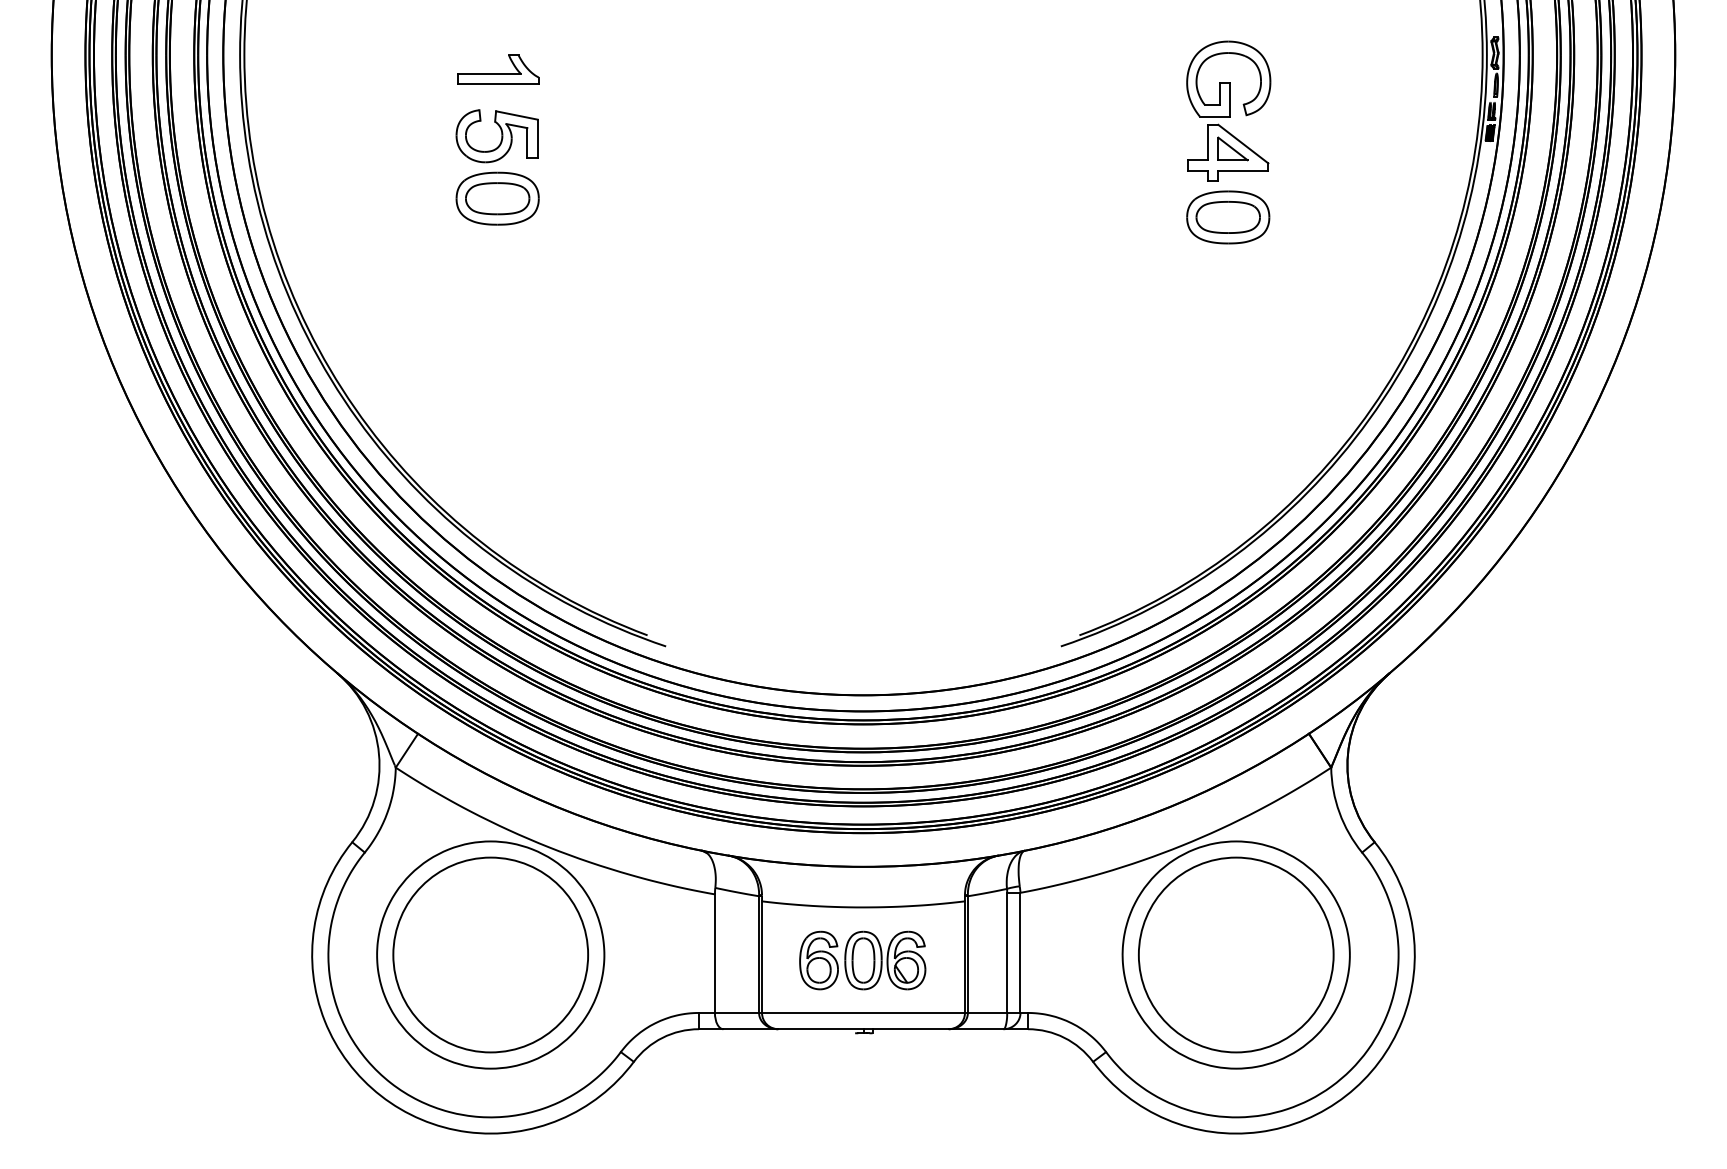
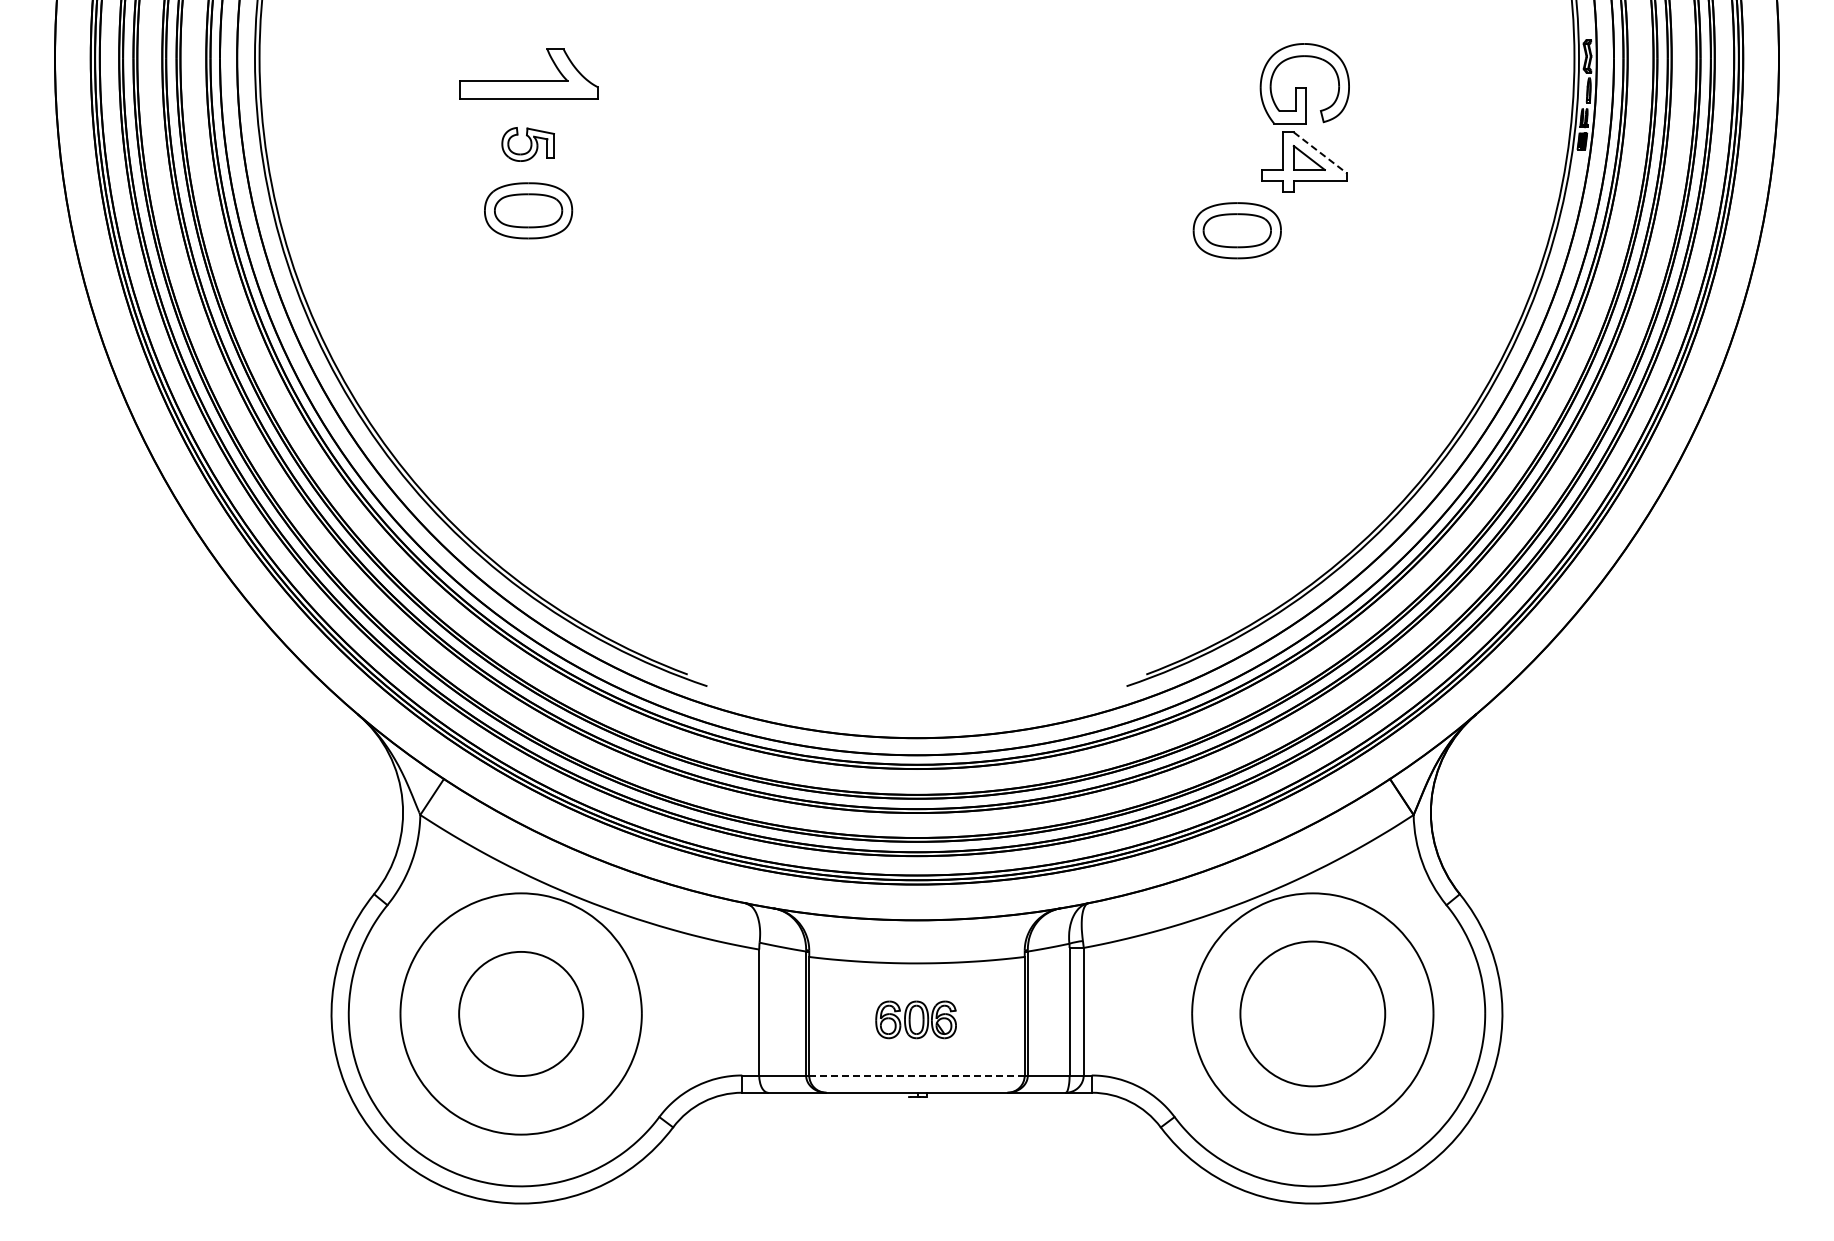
part: (497, 69) -> (528, 73), size x1.6
part: (497, 136) -> (528, 144), size x0.6
line: (1243, 144) -> (1320, 153), solid -> dashed
part: (1227, 217) -> (1236, 230), moved
circle: (490, 954) -> (520, 1013), size x0.6
circle: (1235, 954) -> (1312, 1013), size x0.7
part: (862, 960) -> (915, 1019), size x0.6
line: (863, 1012) -> (916, 1075), solid -> dashed

